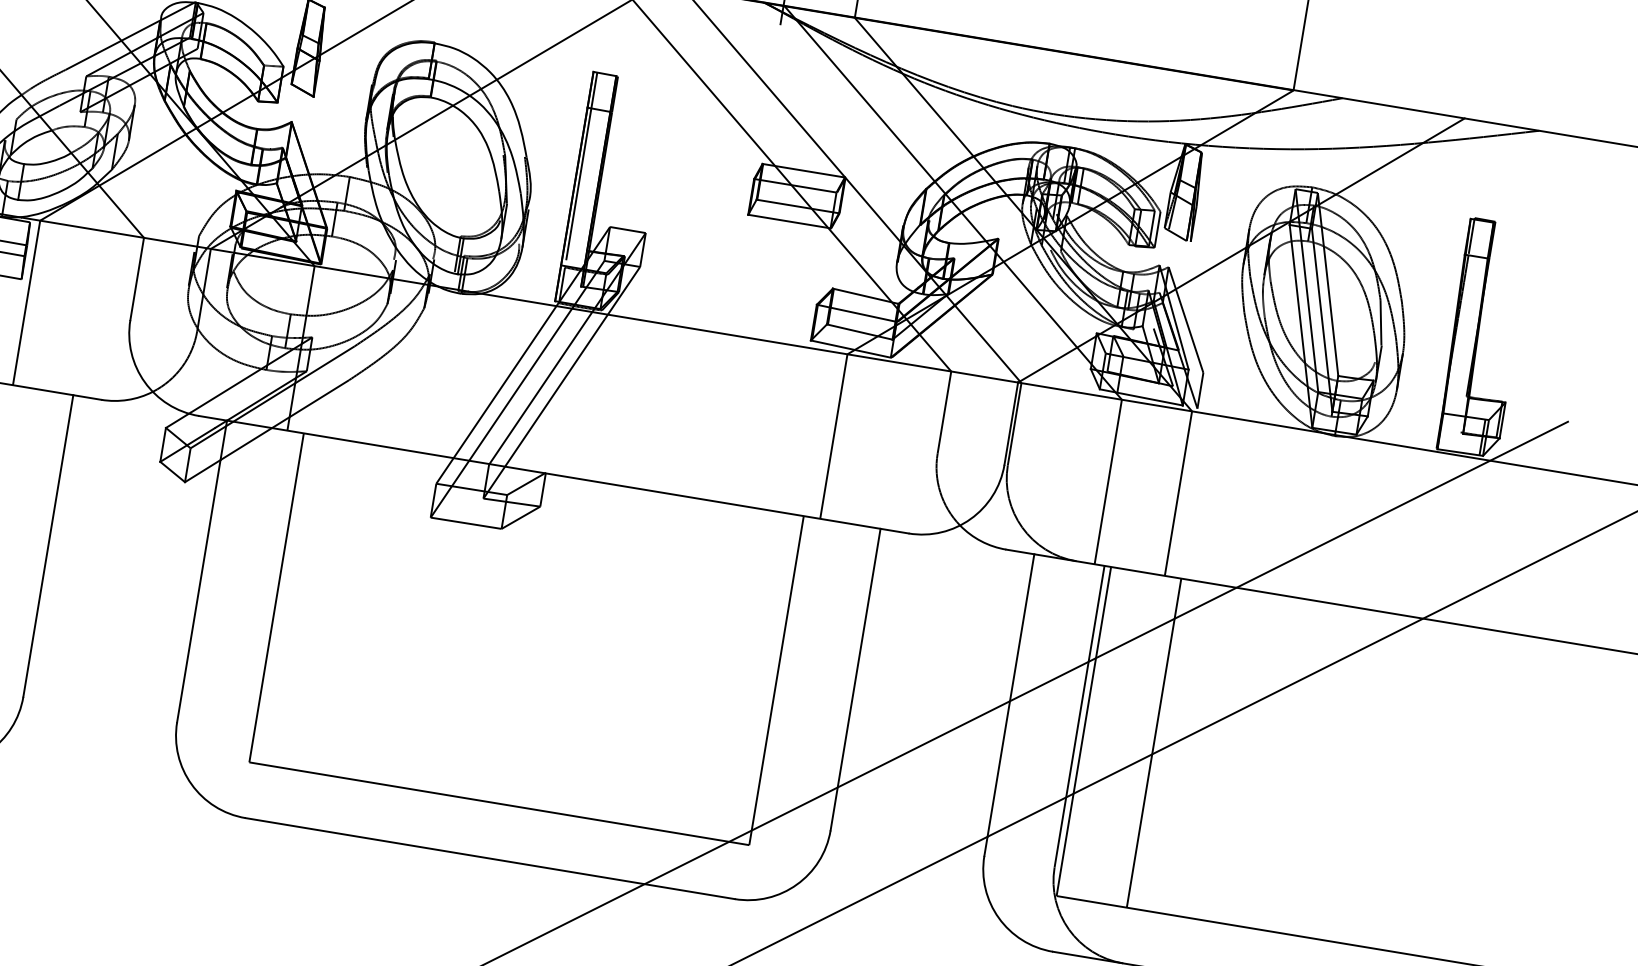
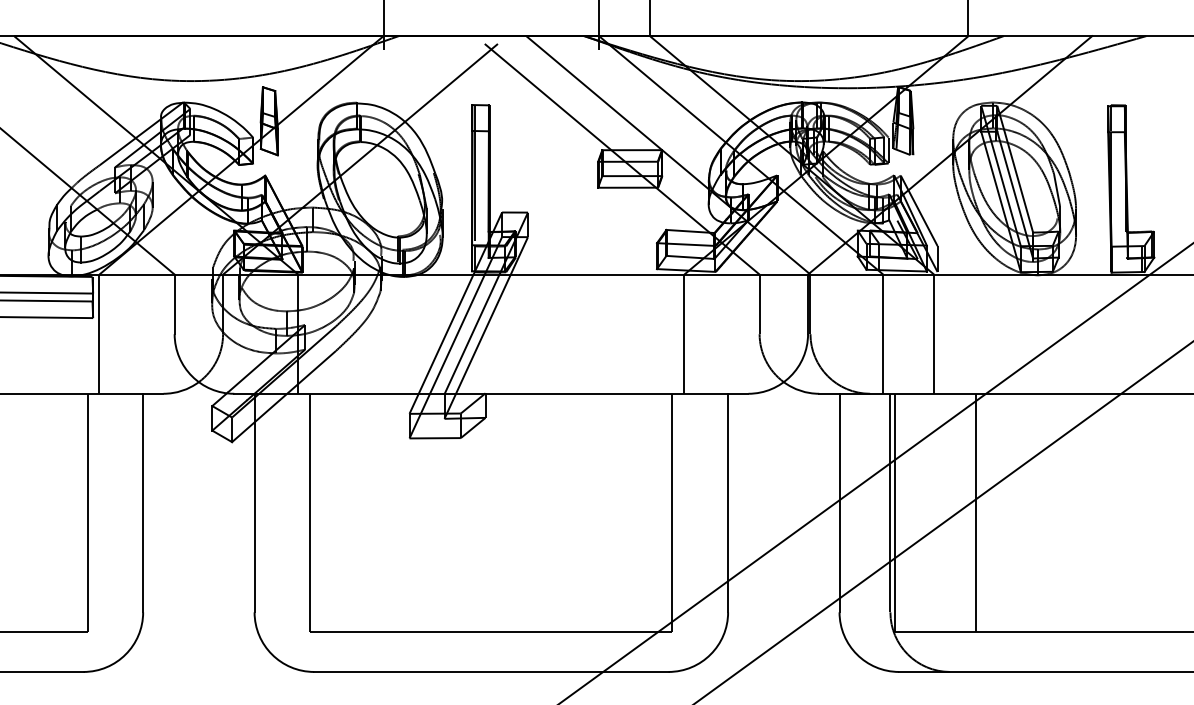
line: (1154, 742) -> (976, 512), moved

